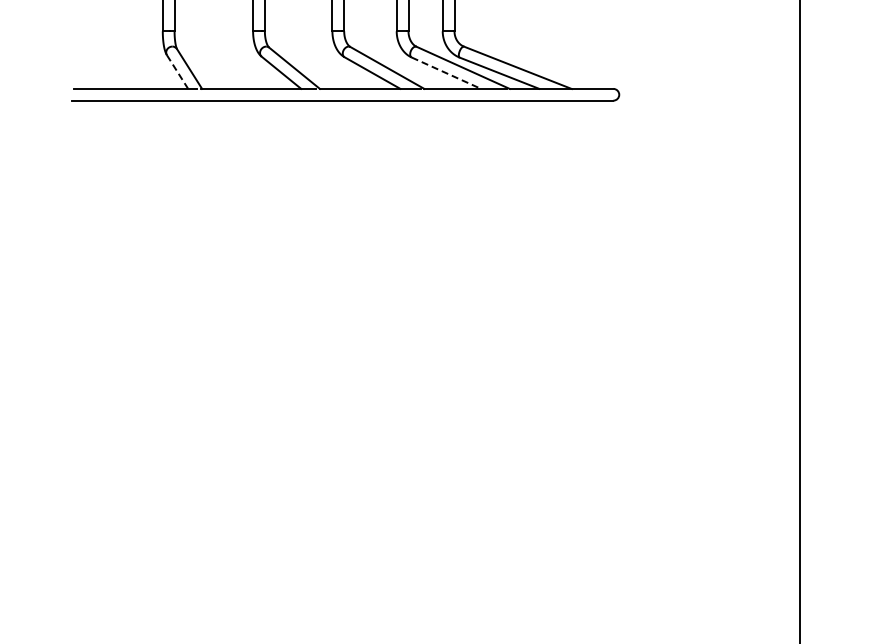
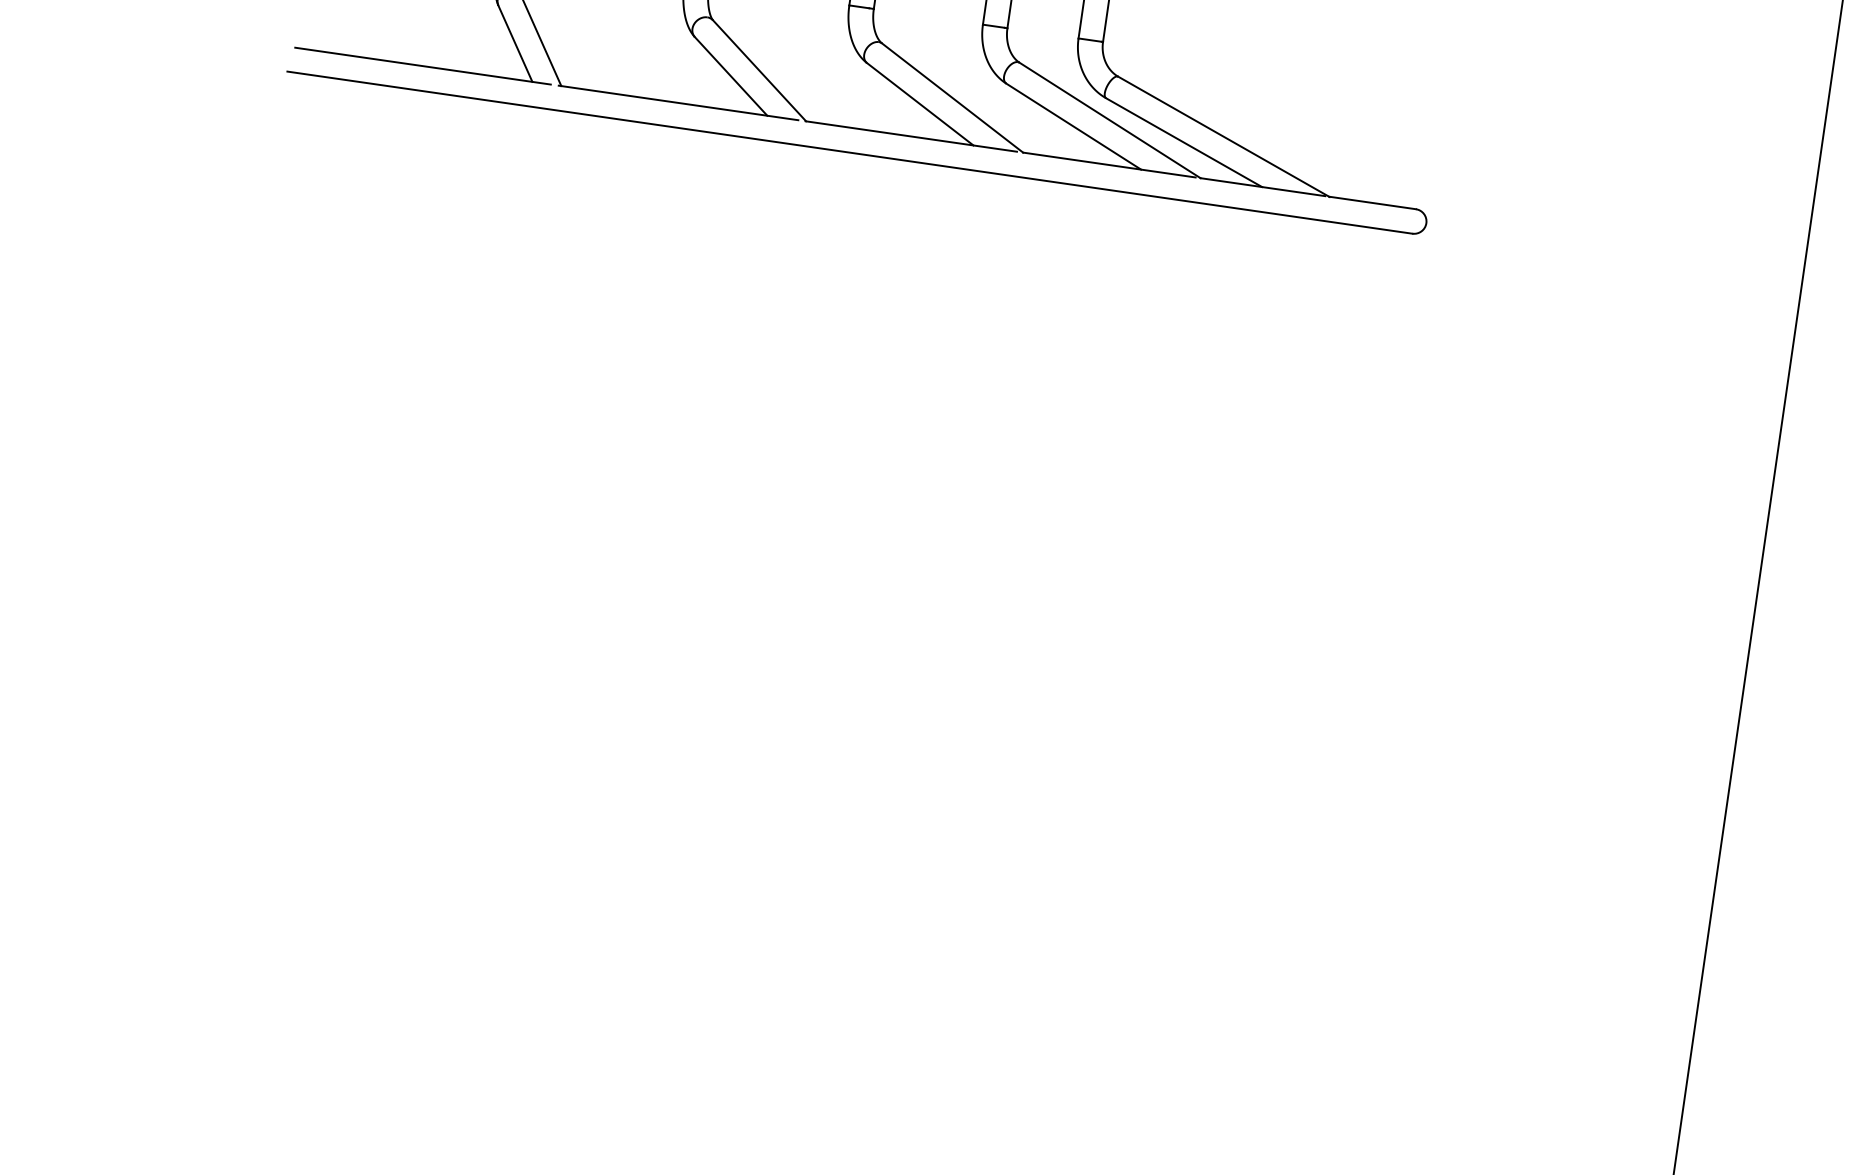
line: (177, 72) -> (515, 44), dashed -> solid
line: (446, 73) -> (1073, 127), dashed -> solid

